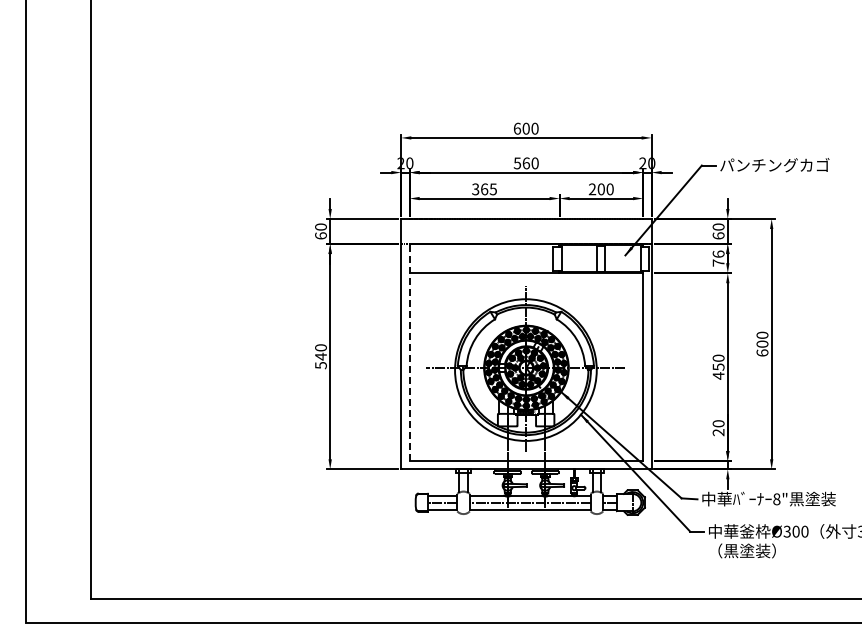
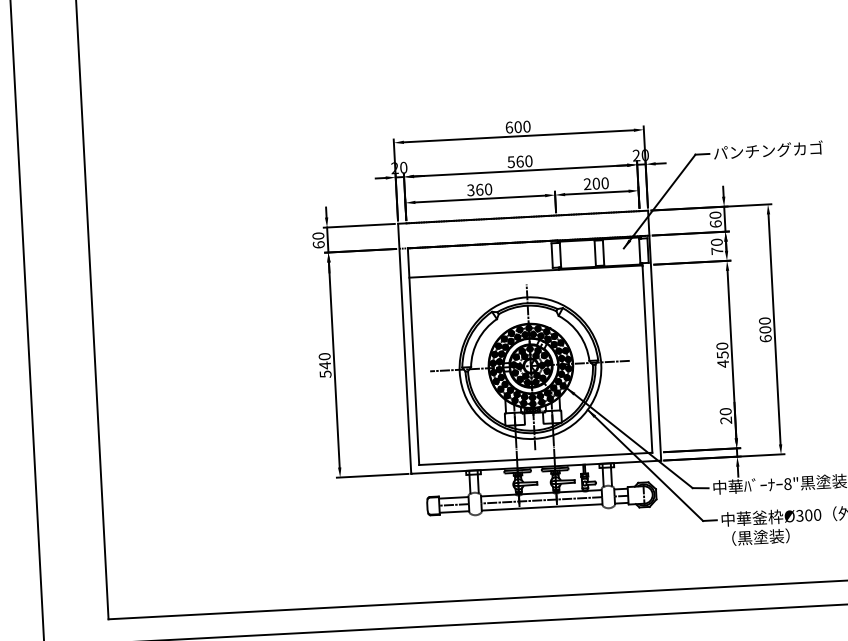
text: (492, 189) -> (487, 189), 365 -> 360
text: (718, 253) -> (716, 241), 76 -> 70
line: (409, 352) -> (413, 356), dashed -> solid

